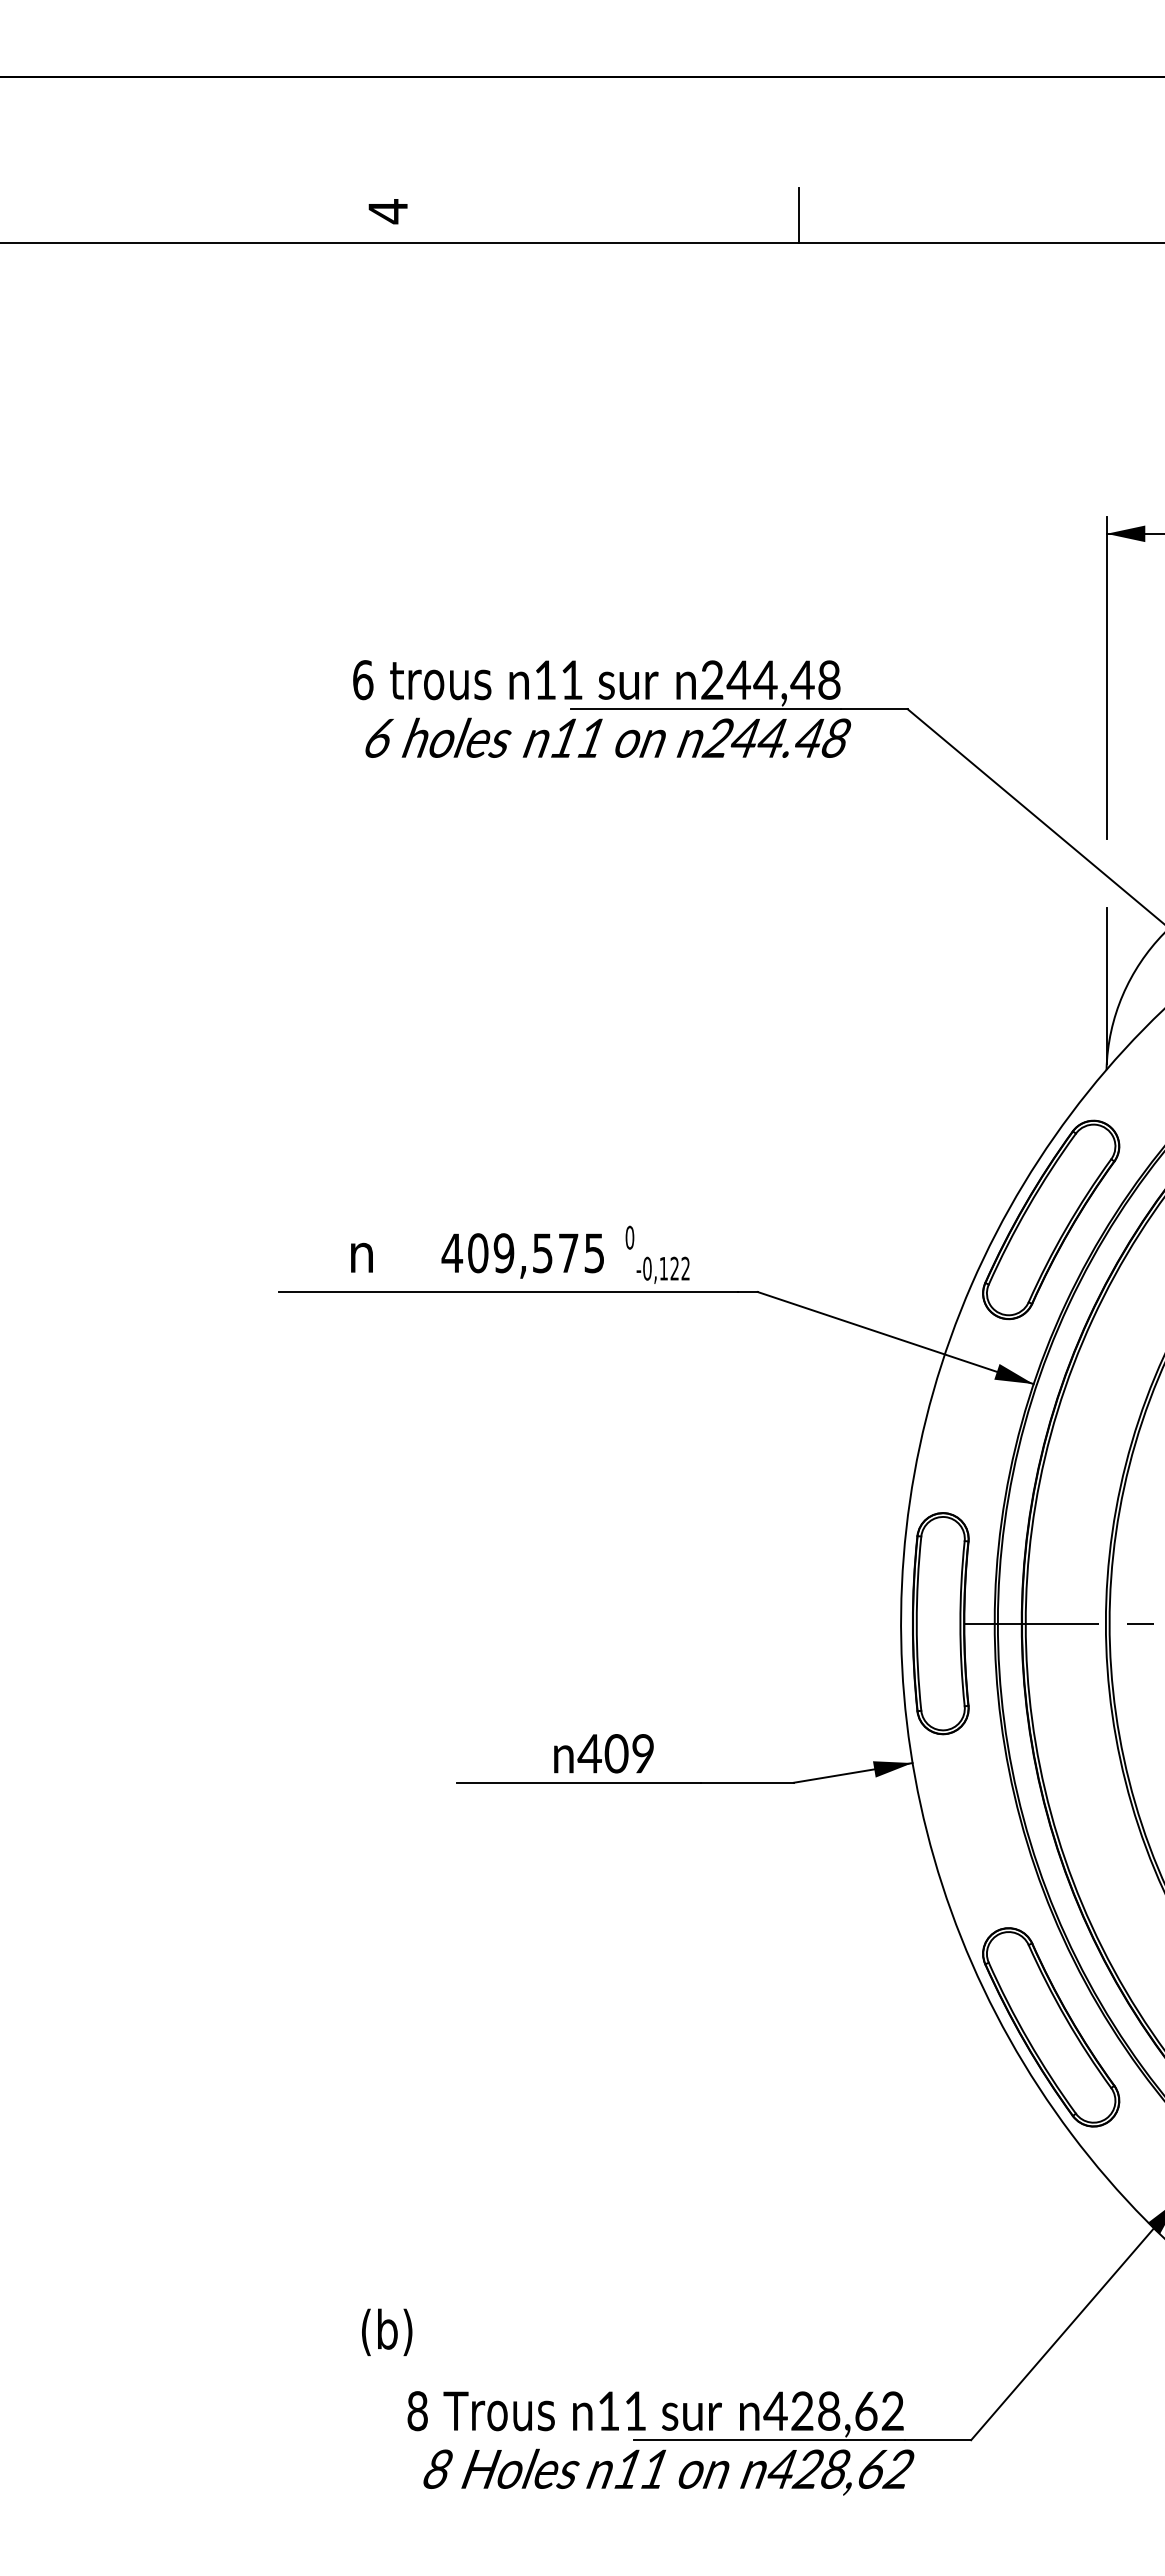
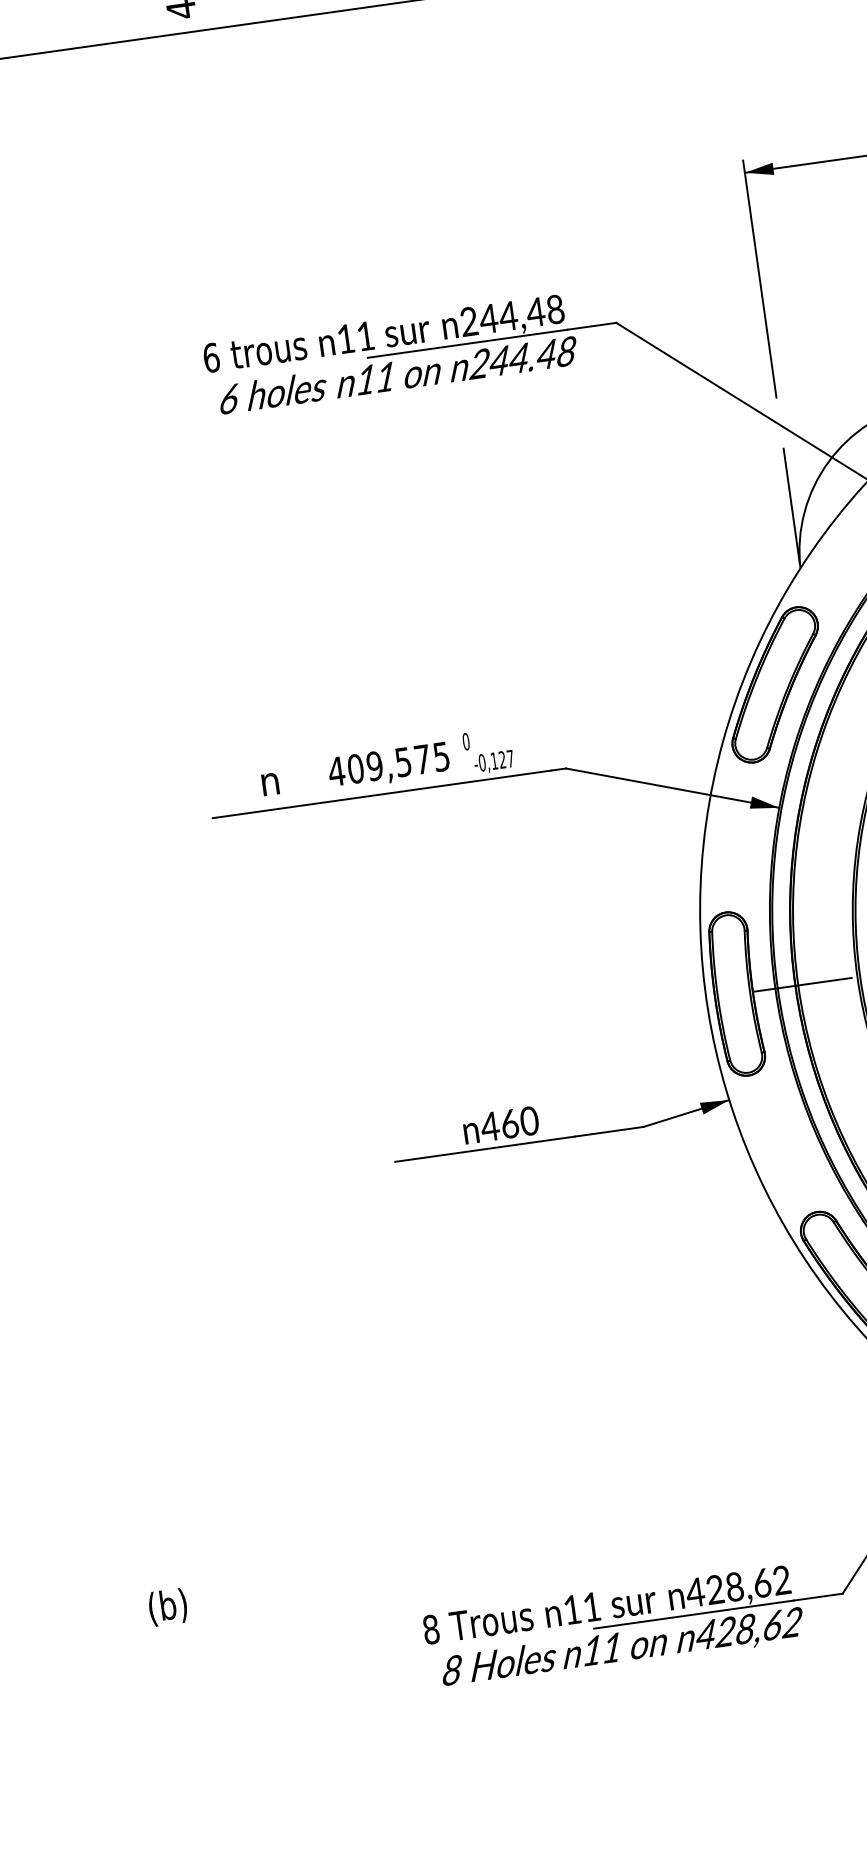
text: (685, 1268) -> (510, 758), -0,122 -> -0,127
text: (629, 1753) -> (519, 1122), 409 -> 460
text: (387, 2331) -> (168, 1606), moved

